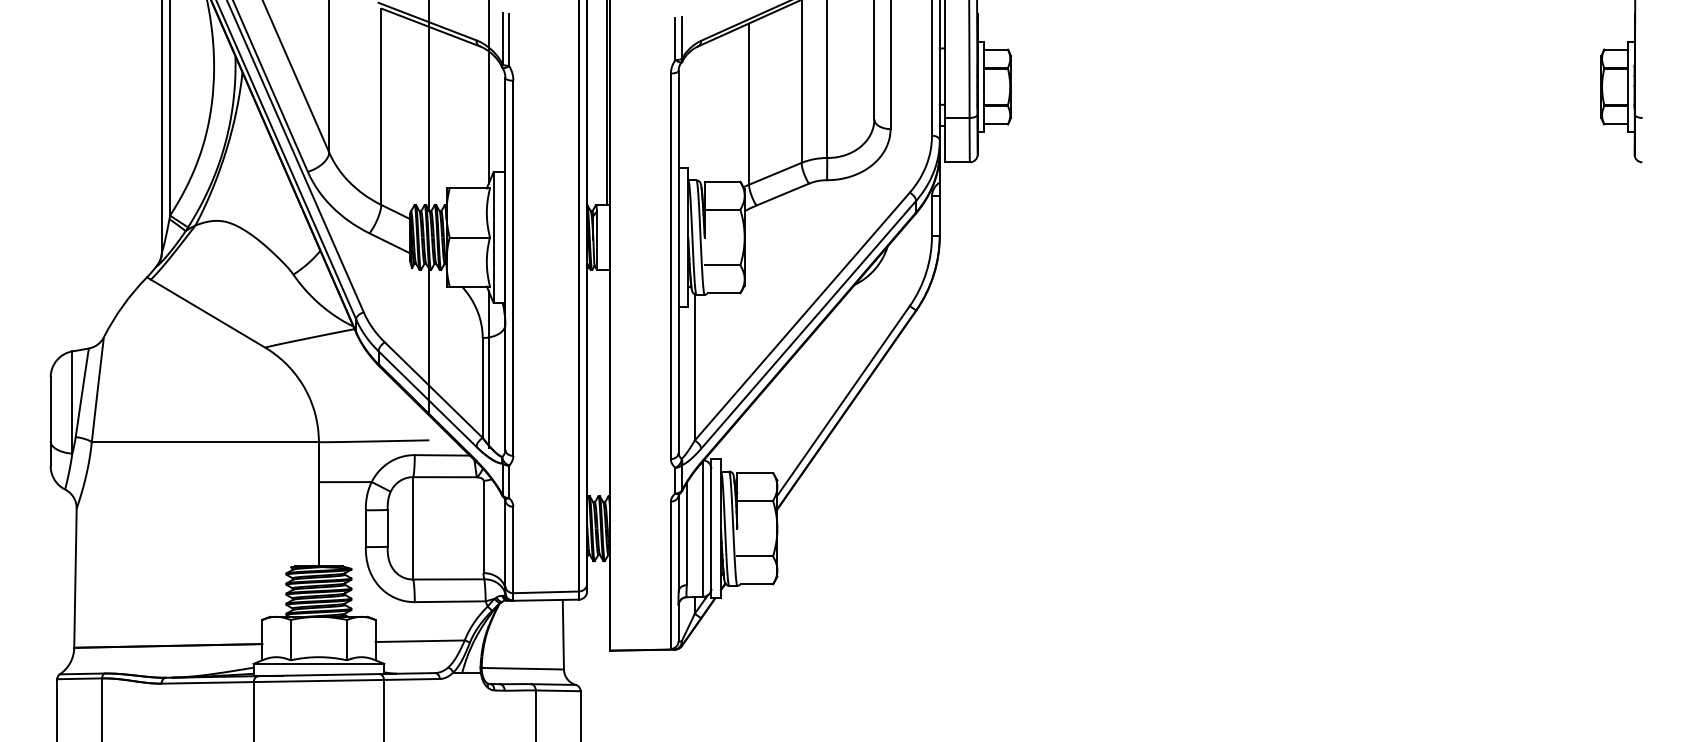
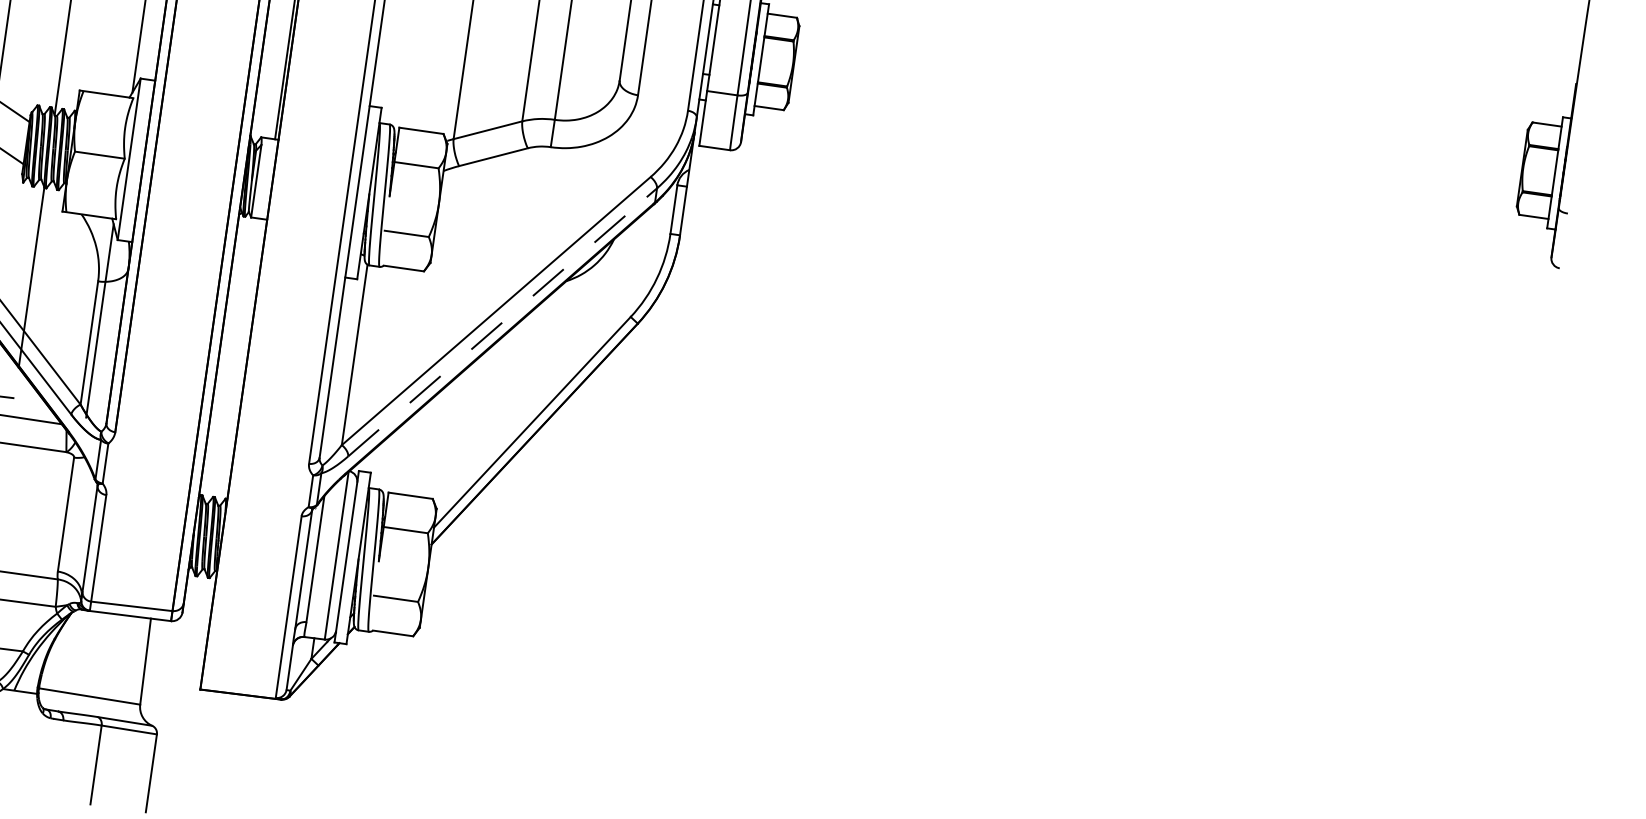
line: (805, 328) -> (498, 326), solid -> dashed

